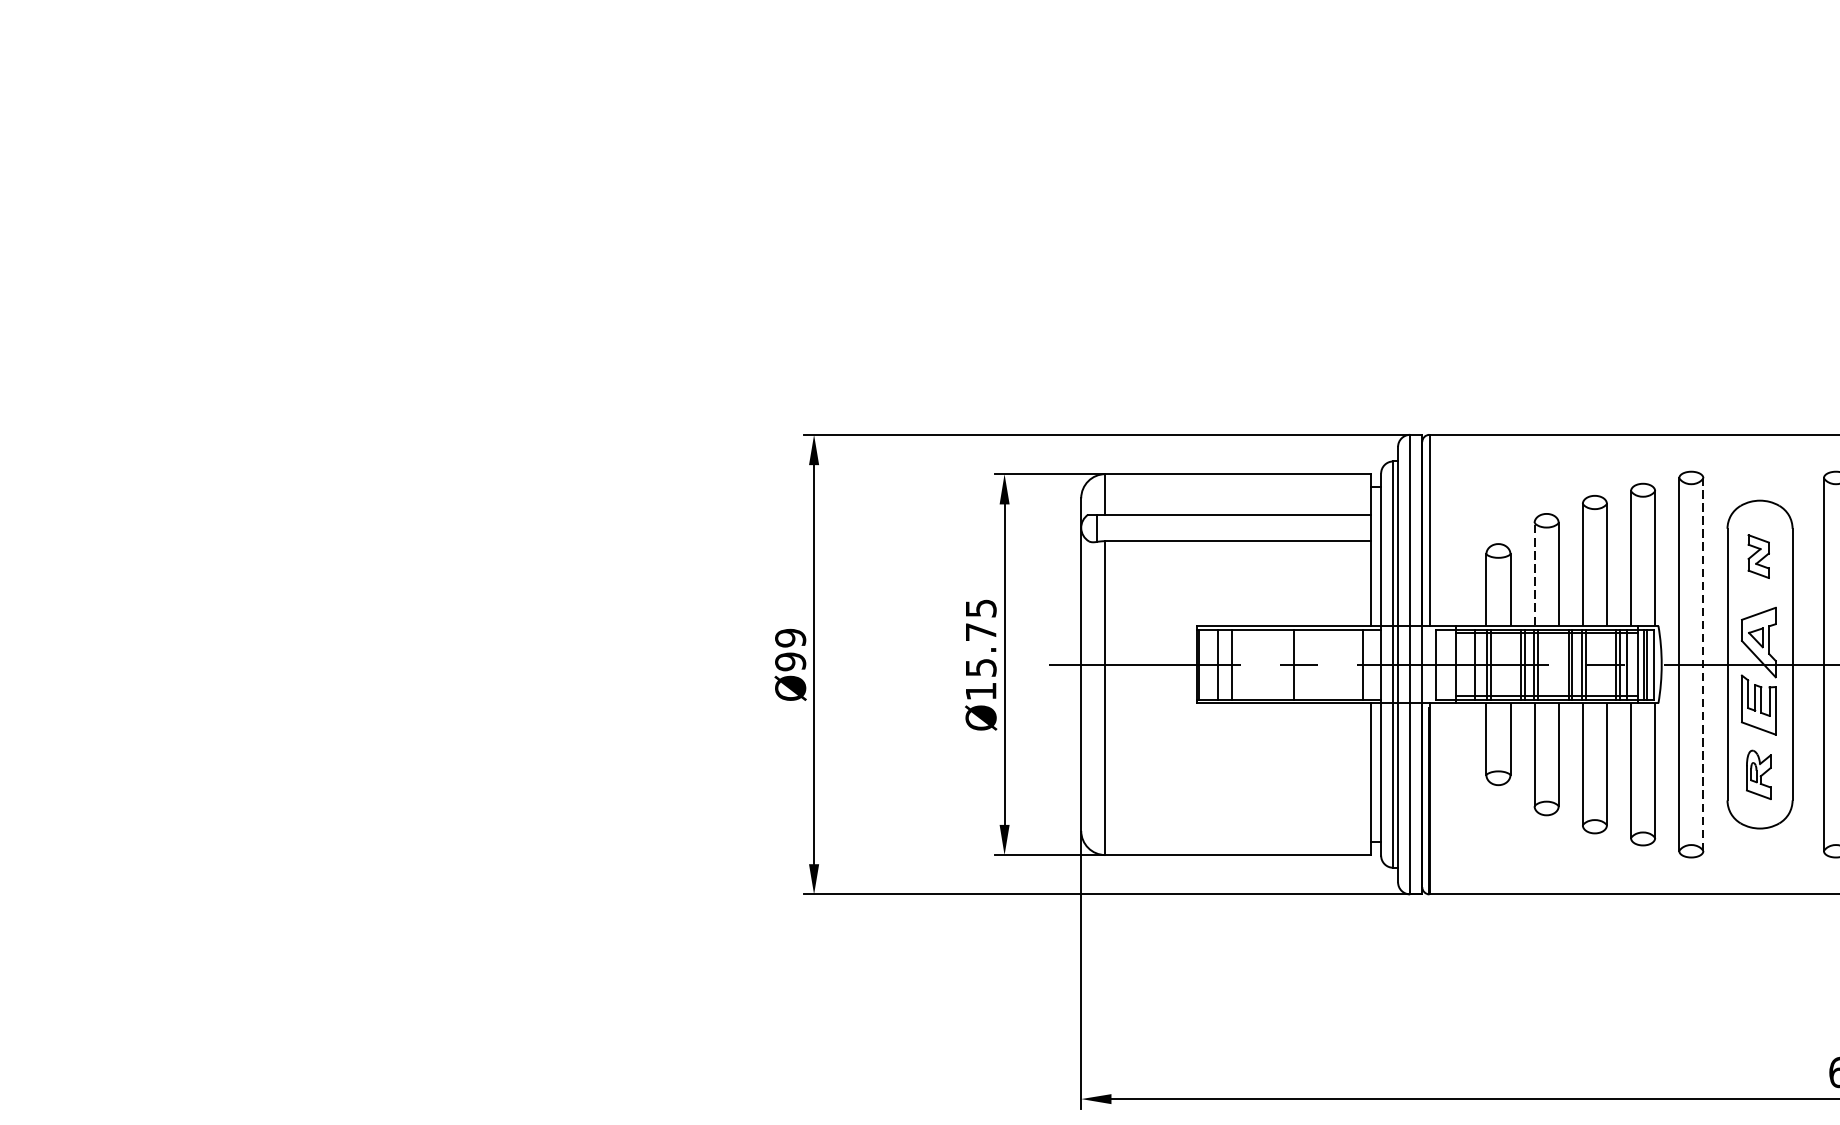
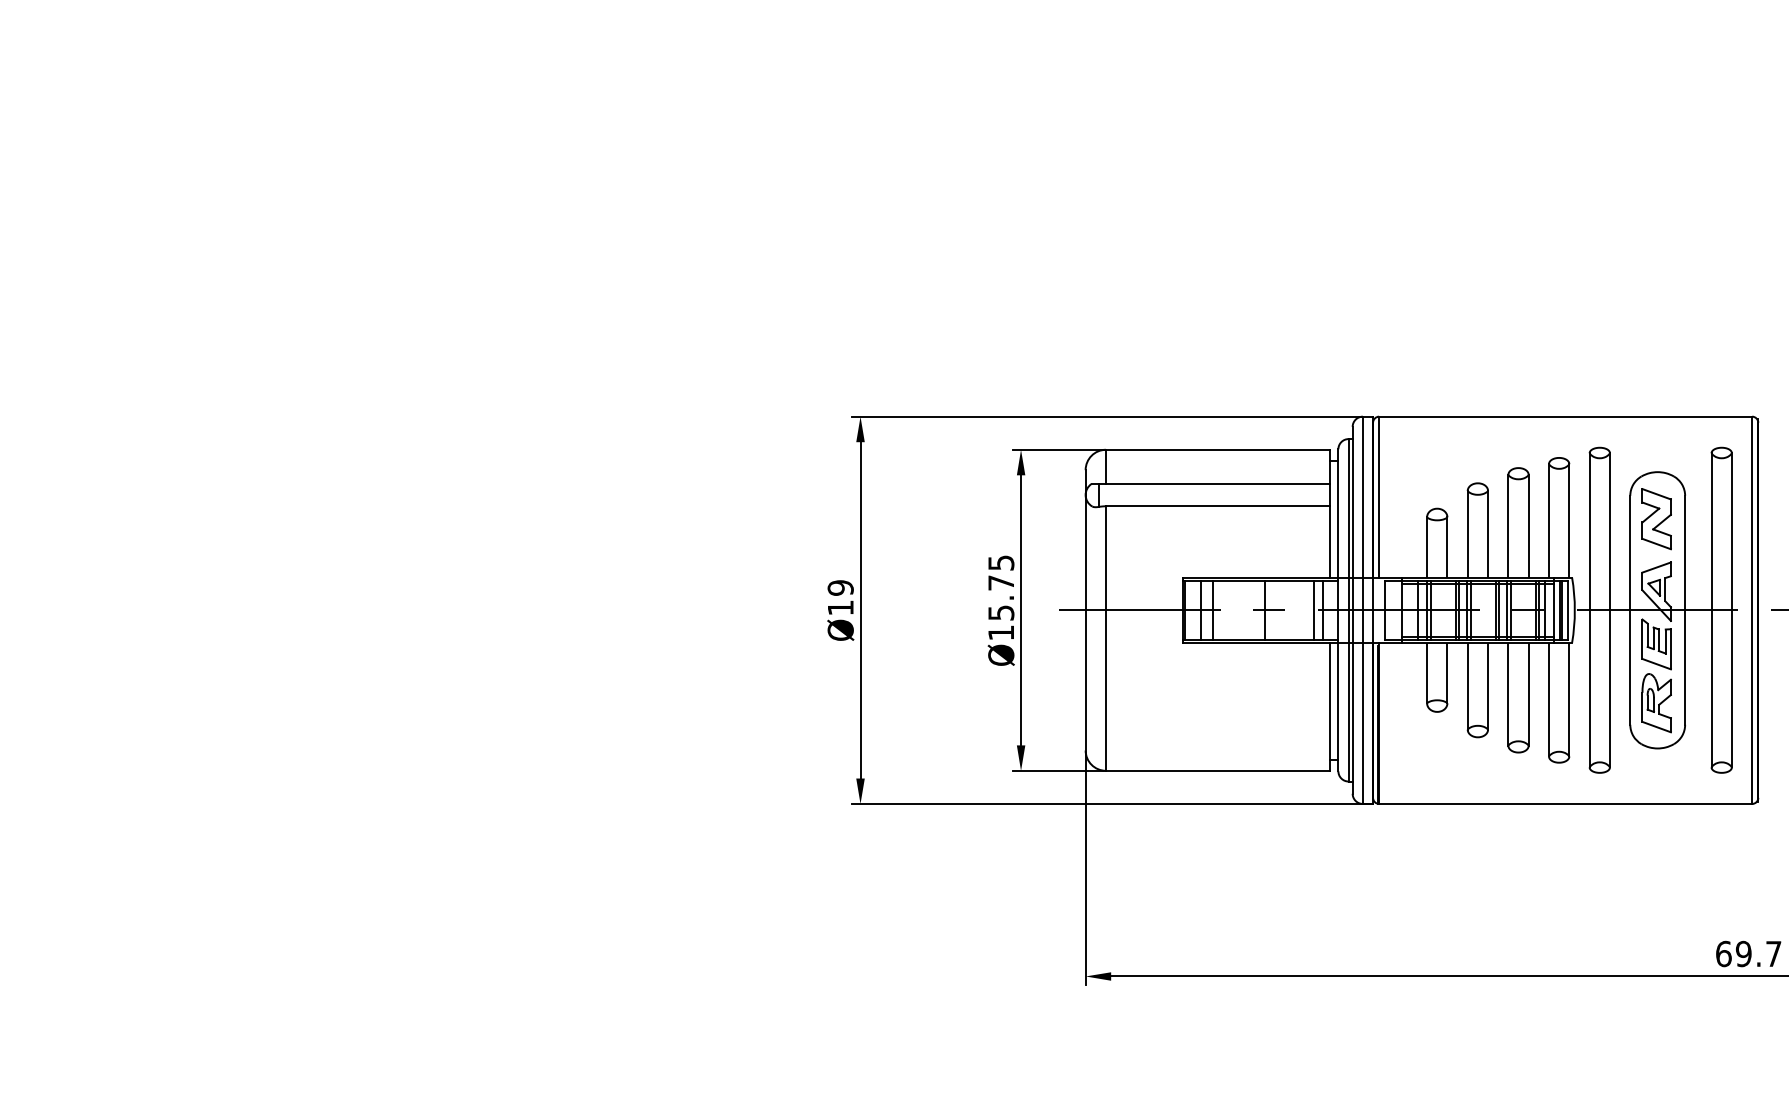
part: (1758, 556) -> (1656, 519), size x1.67
line: (1534, 573) -> (1467, 533), dashed -> solid
text: (790, 661) -> (840, 607), Ø99 -> Ø19
line: (1352, 663) -> (1314, 609), added
line: (1702, 663) -> (1609, 609), dashed -> solid
part: (1758, 775) -> (1656, 703), size x1.43

